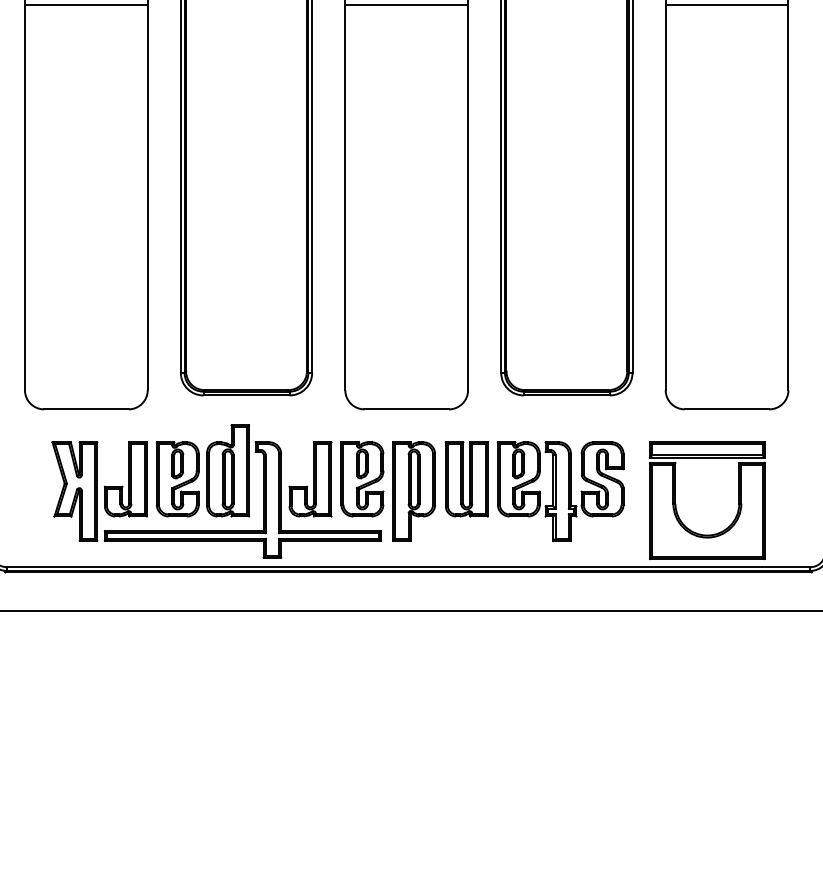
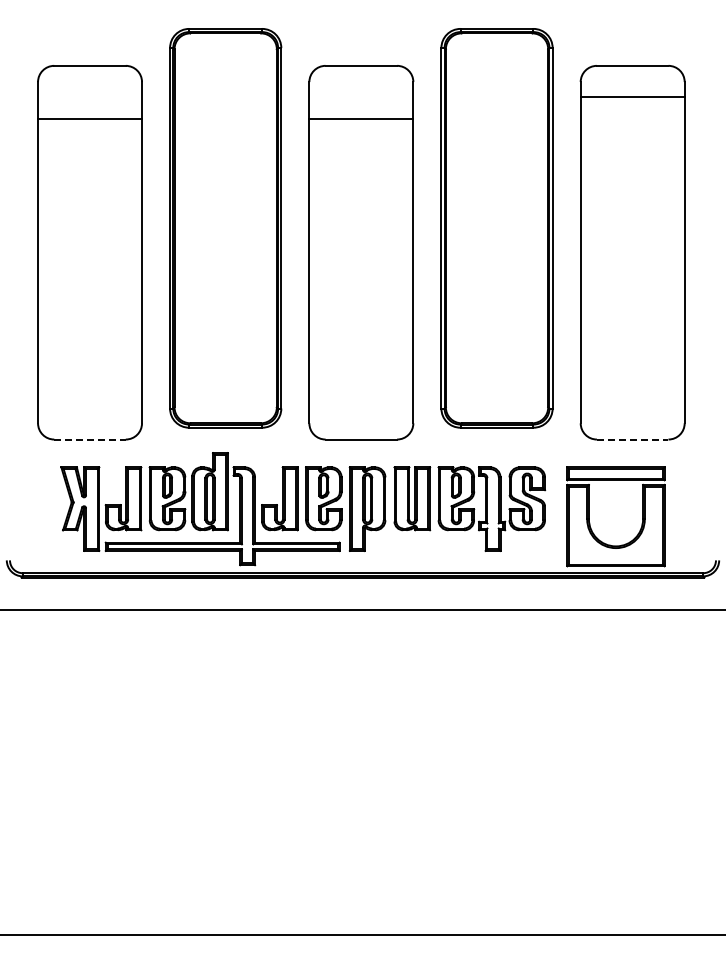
line: (86, 5) -> (90, 119), moved
line: (406, 5) -> (361, 119), moved
line: (86, 409) -> (90, 439), solid -> dashed
line: (726, 409) -> (632, 439), solid -> dashed

